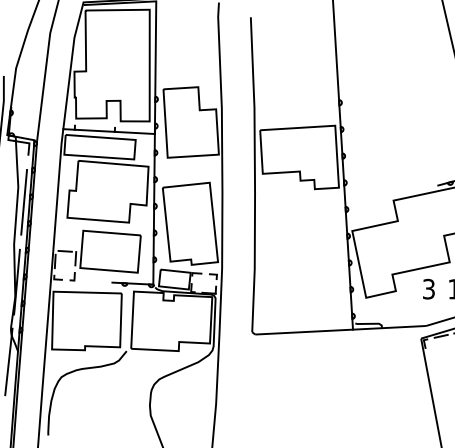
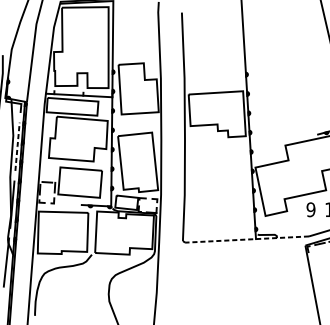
line: (24, 201) -> (17, 146), solid -> dashed
text: (428, 289) -> (310, 209), 3 -> 9
line: (340, 330) -> (246, 239), solid -> dashed

